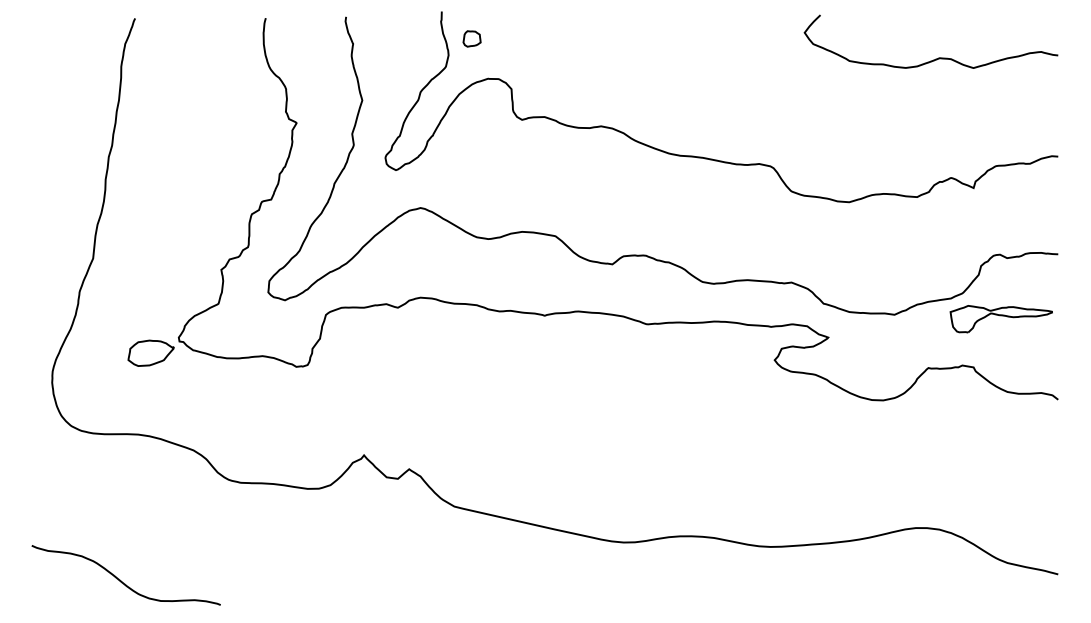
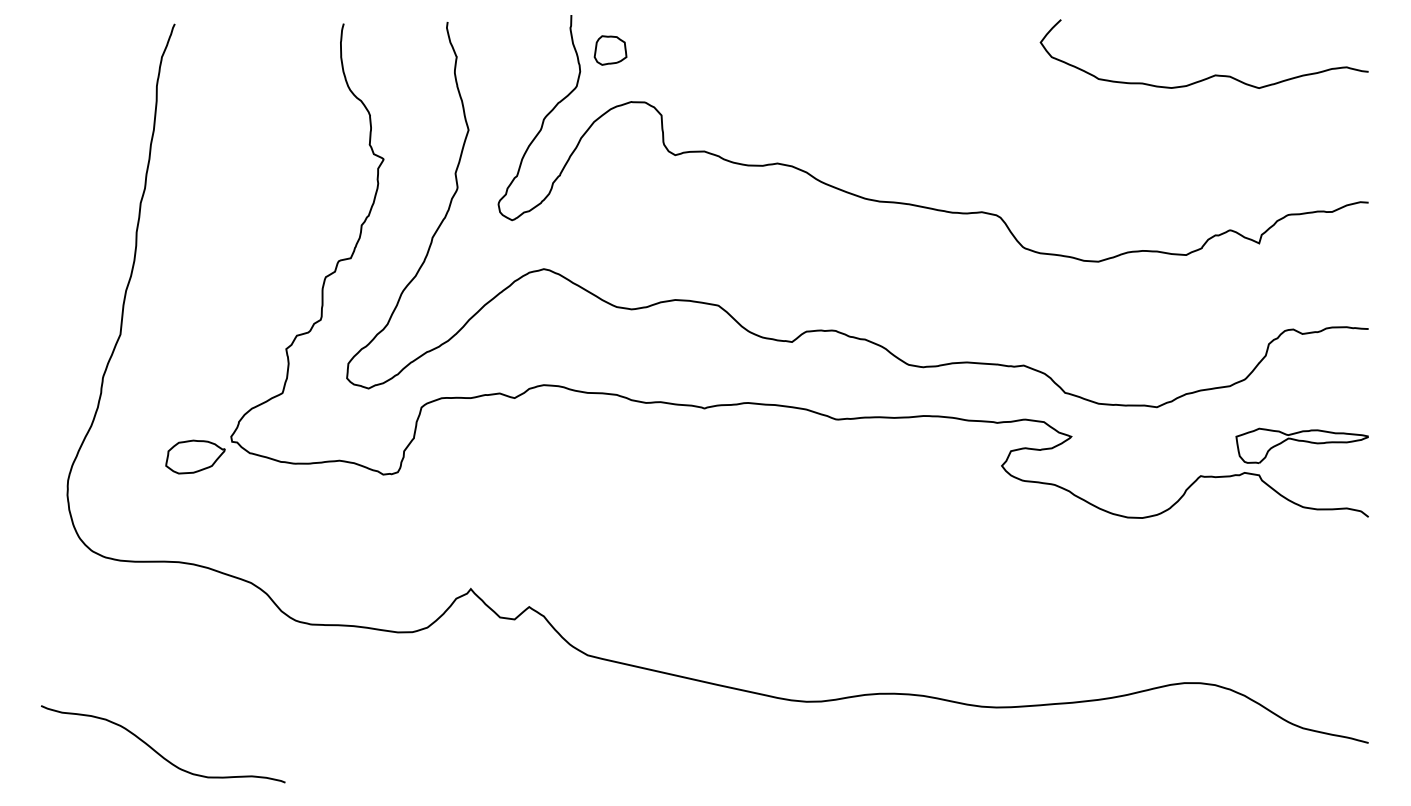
part: (472, 38) -> (610, 50), size x1.43
part: (1000, 318) -> (1301, 445), moved

